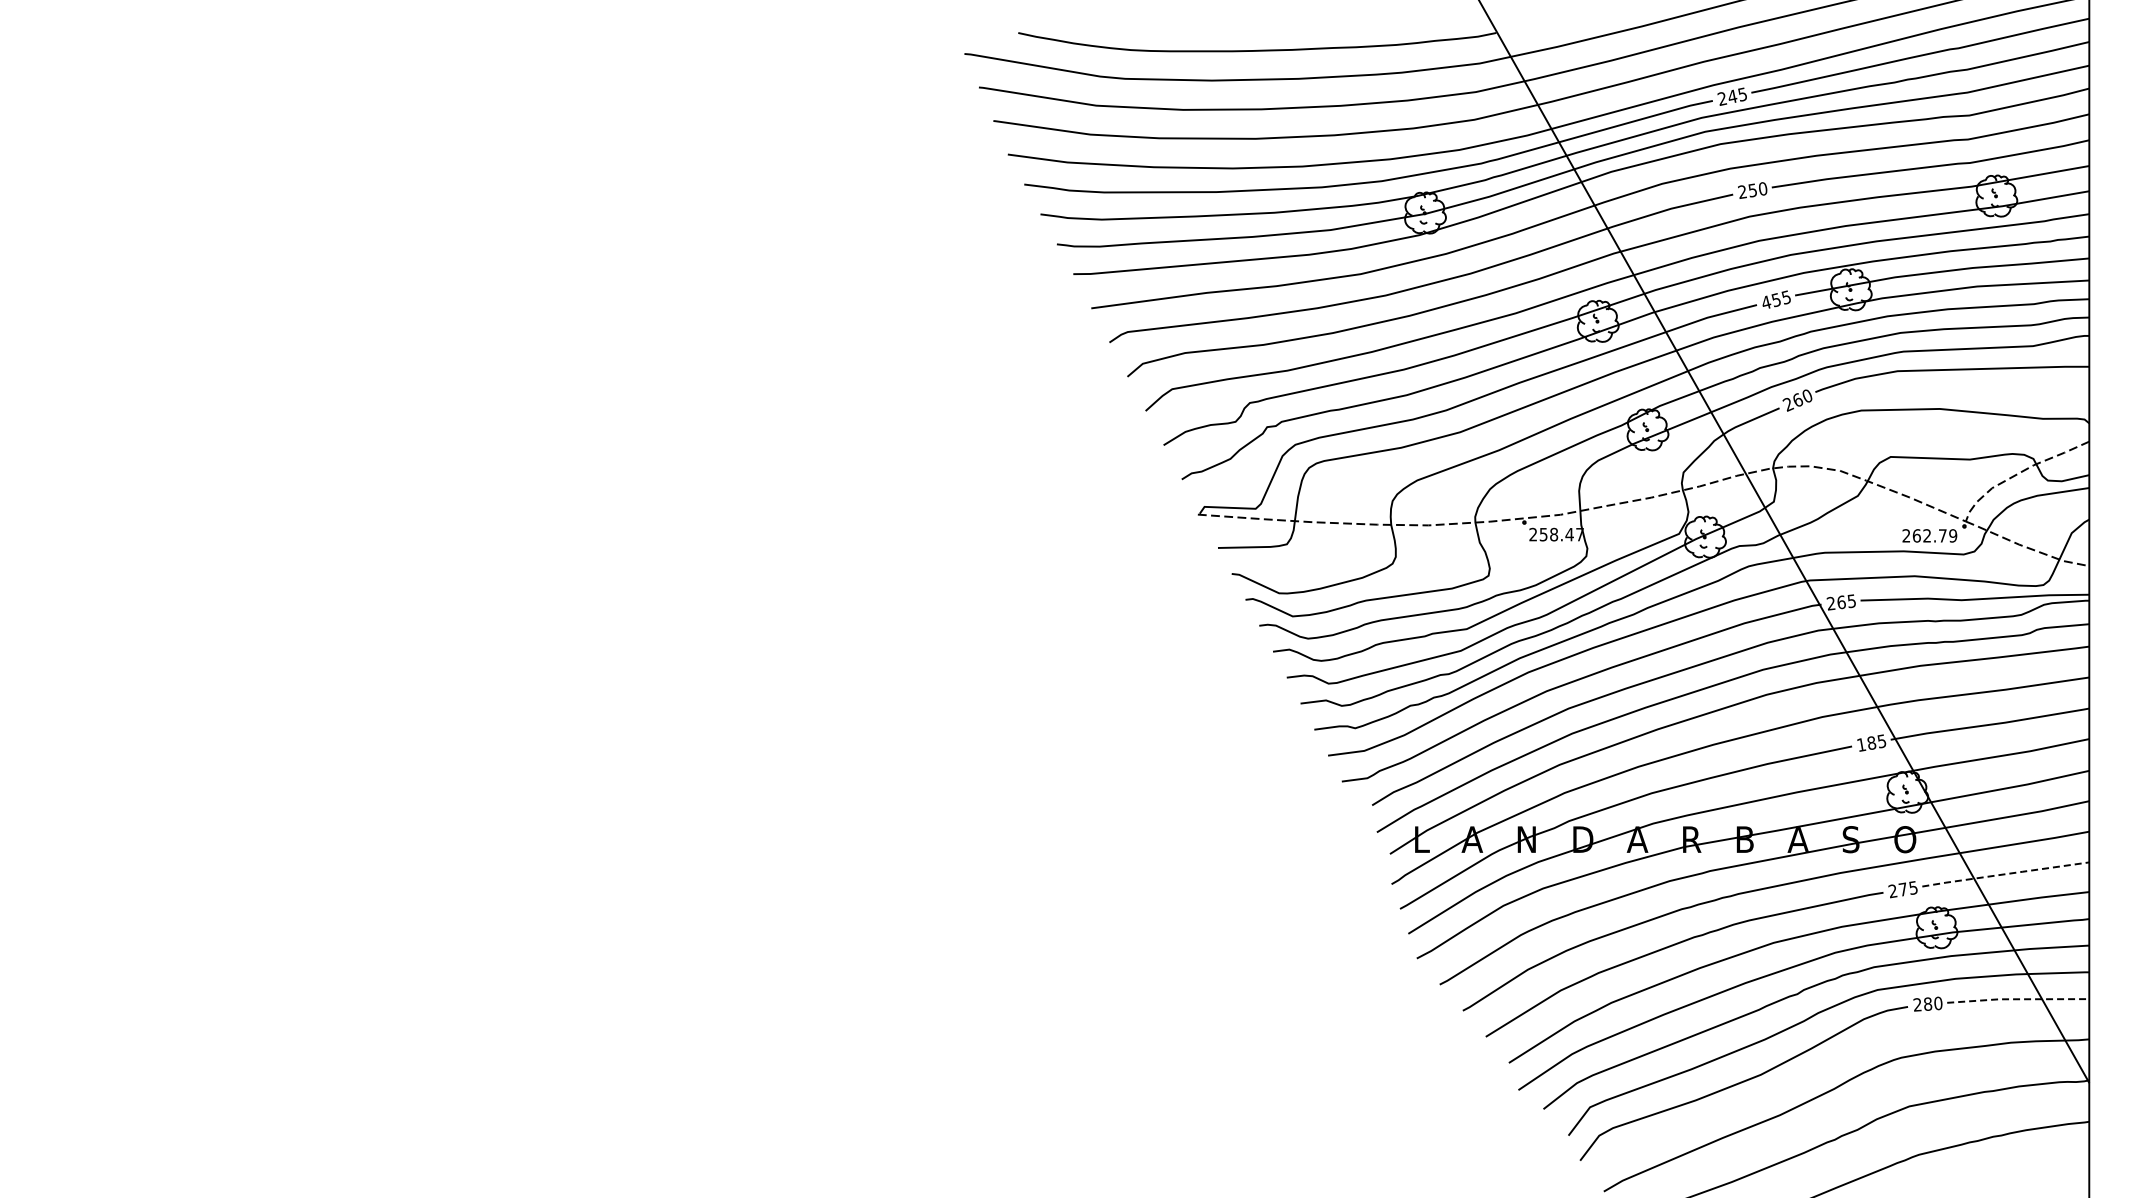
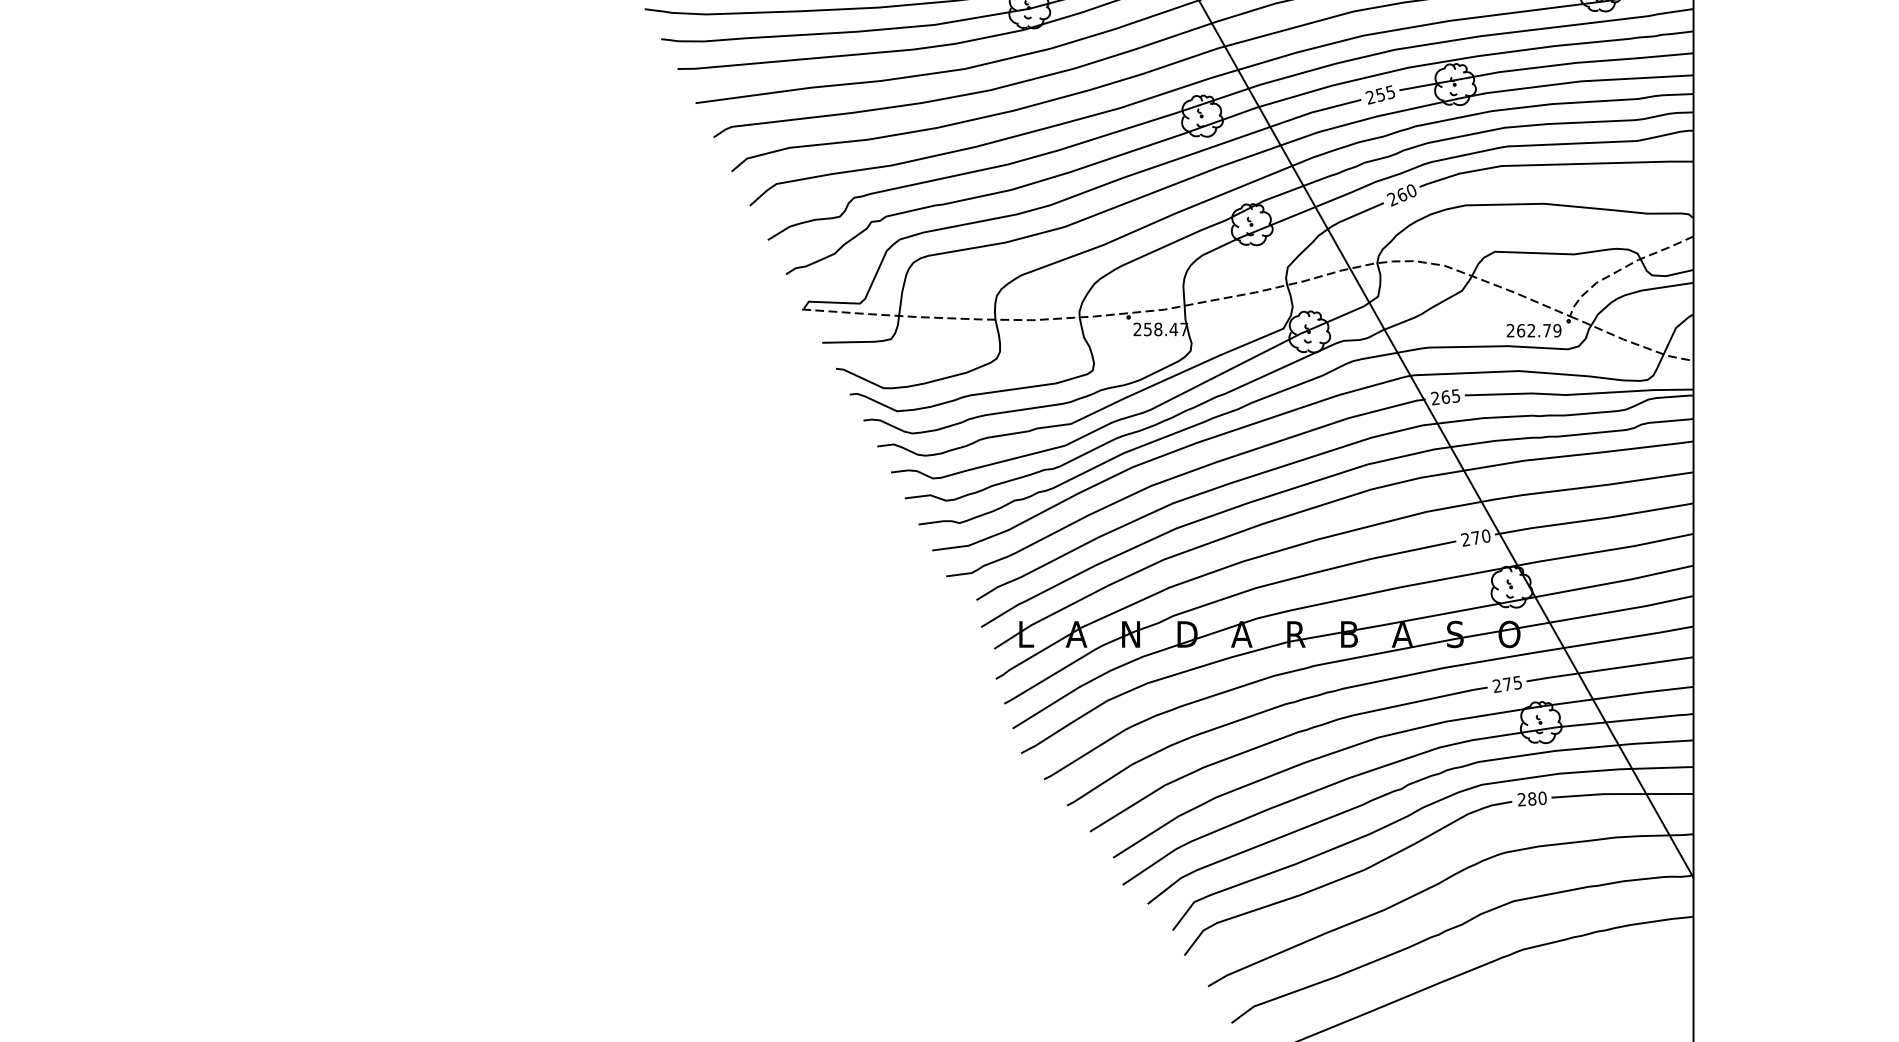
text: (1766, 302) -> (1370, 97), 455 -> 255
text: (1871, 742) -> (1475, 537), 185 -> 270
line: (2006, 874) -> (1610, 669), dashed -> solid
line: (2018, 999) -> (1622, 794), dashed -> solid

